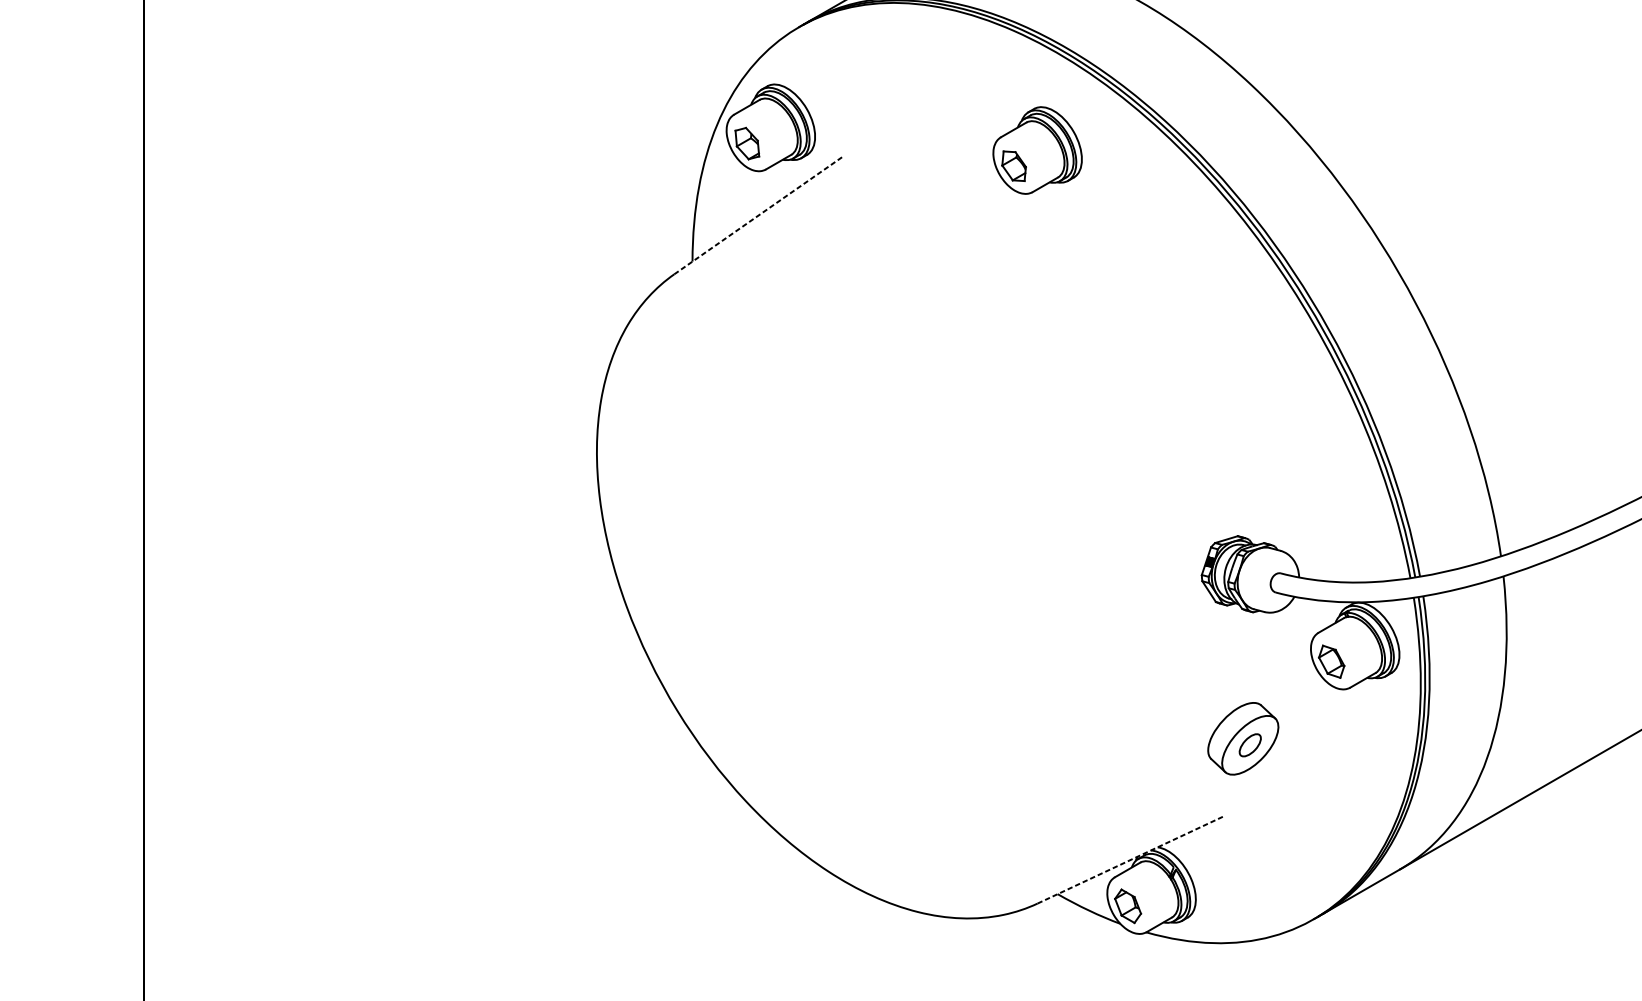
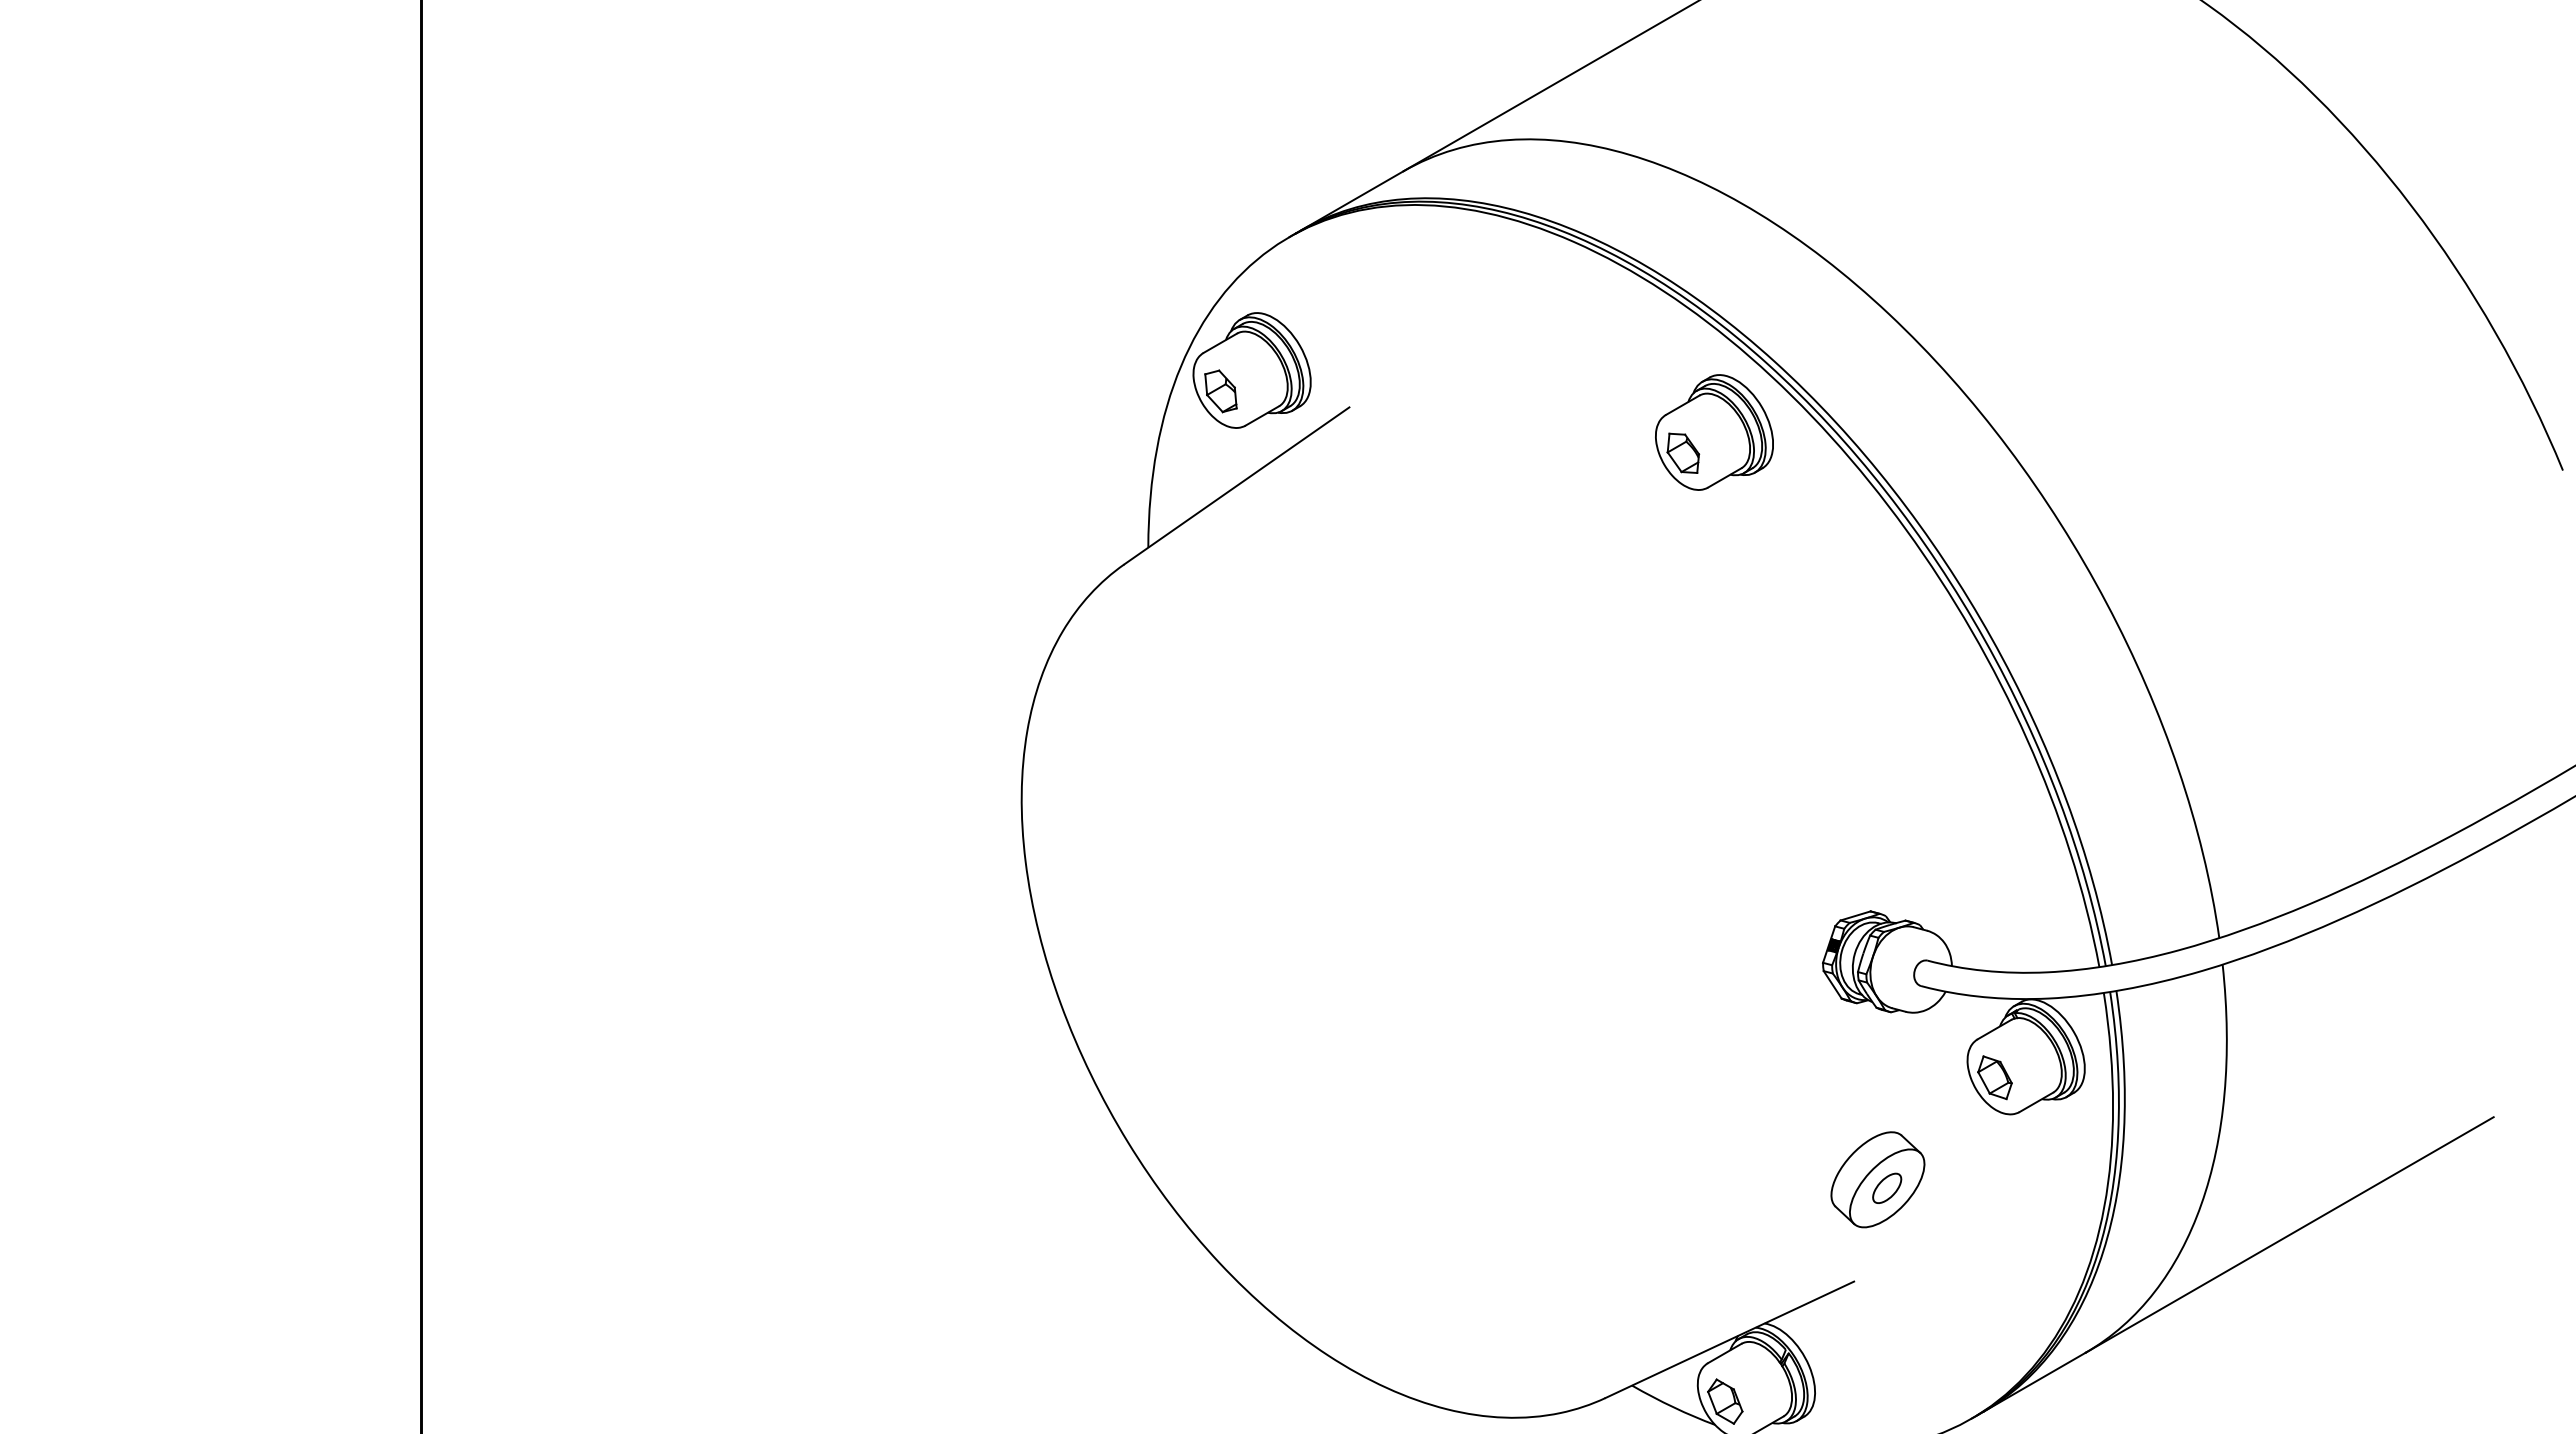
part: (1037, 150) -> (1714, 432), moved
line: (759, 214) -> (1237, 485), dashed -> solid
line: (1132, 859) -> (1730, 1339), dashed -> solid

